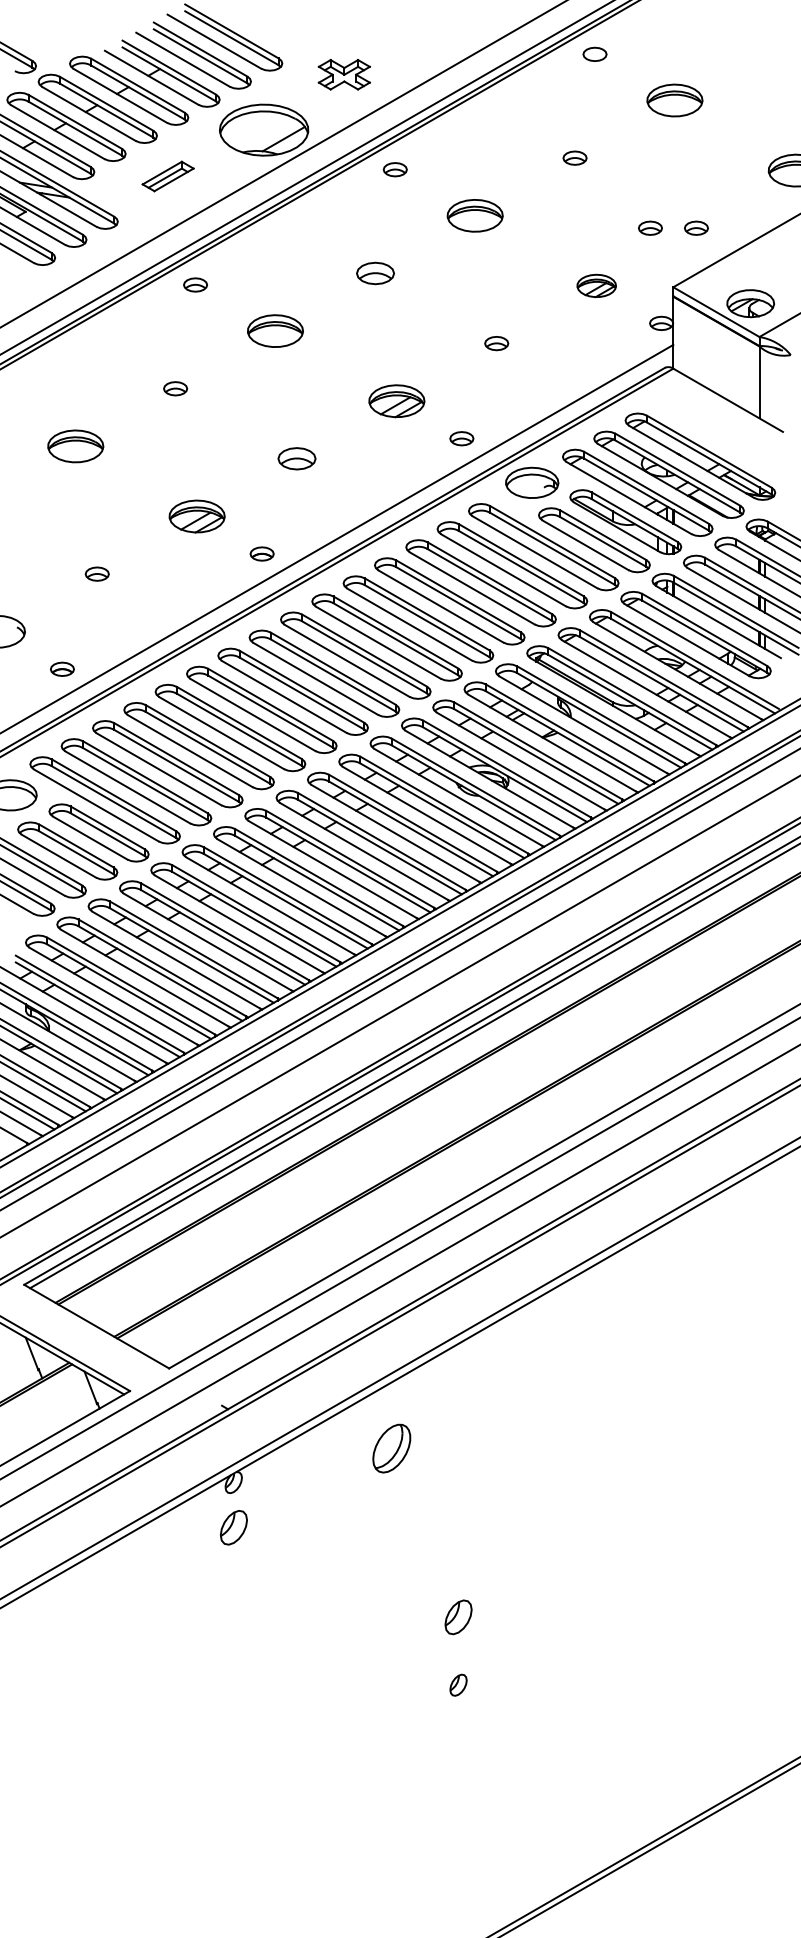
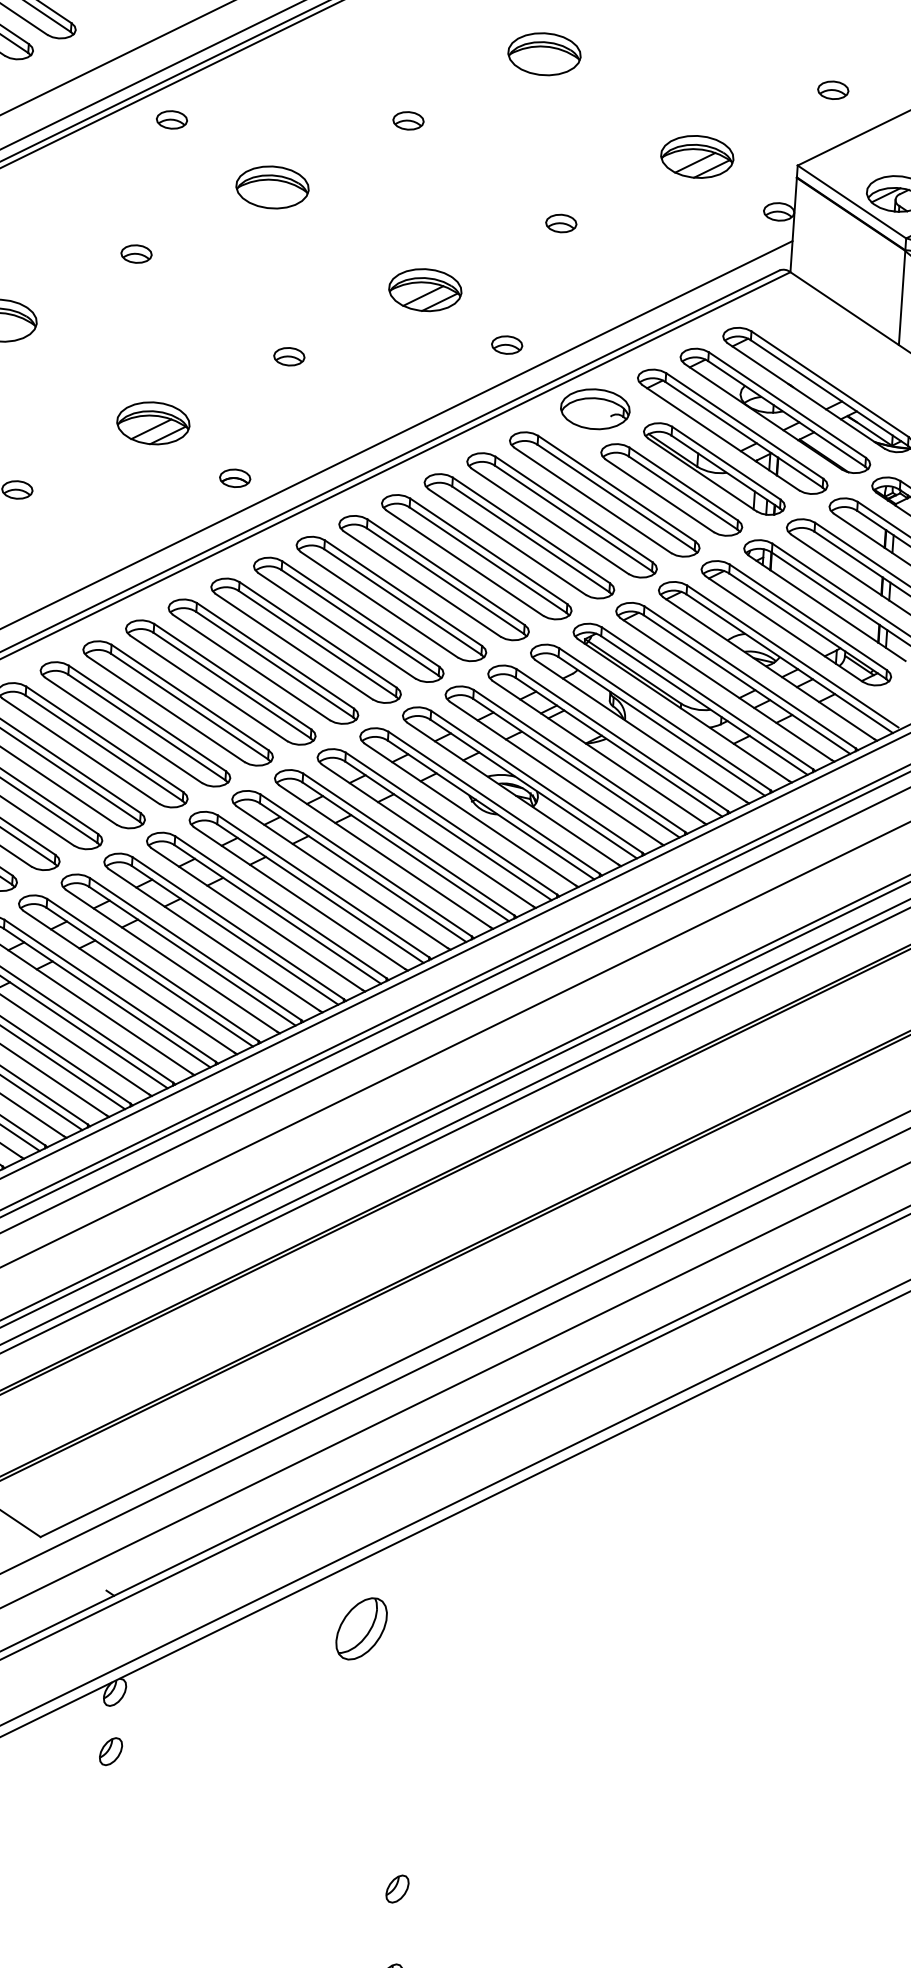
part: (650, 227) -> (773, 85), removed
part: (374, 273) -> (407, 120), size x0.62
part: (596, 285) -> (697, 156), size x1.43
part: (296, 458) -> (288, 356), size x0.62
part: (391, 1448) -> (361, 1628), moved
part: (233, 1527) -> (110, 1751), size x0.62
part: (458, 1617) -> (397, 1889), size x0.62

